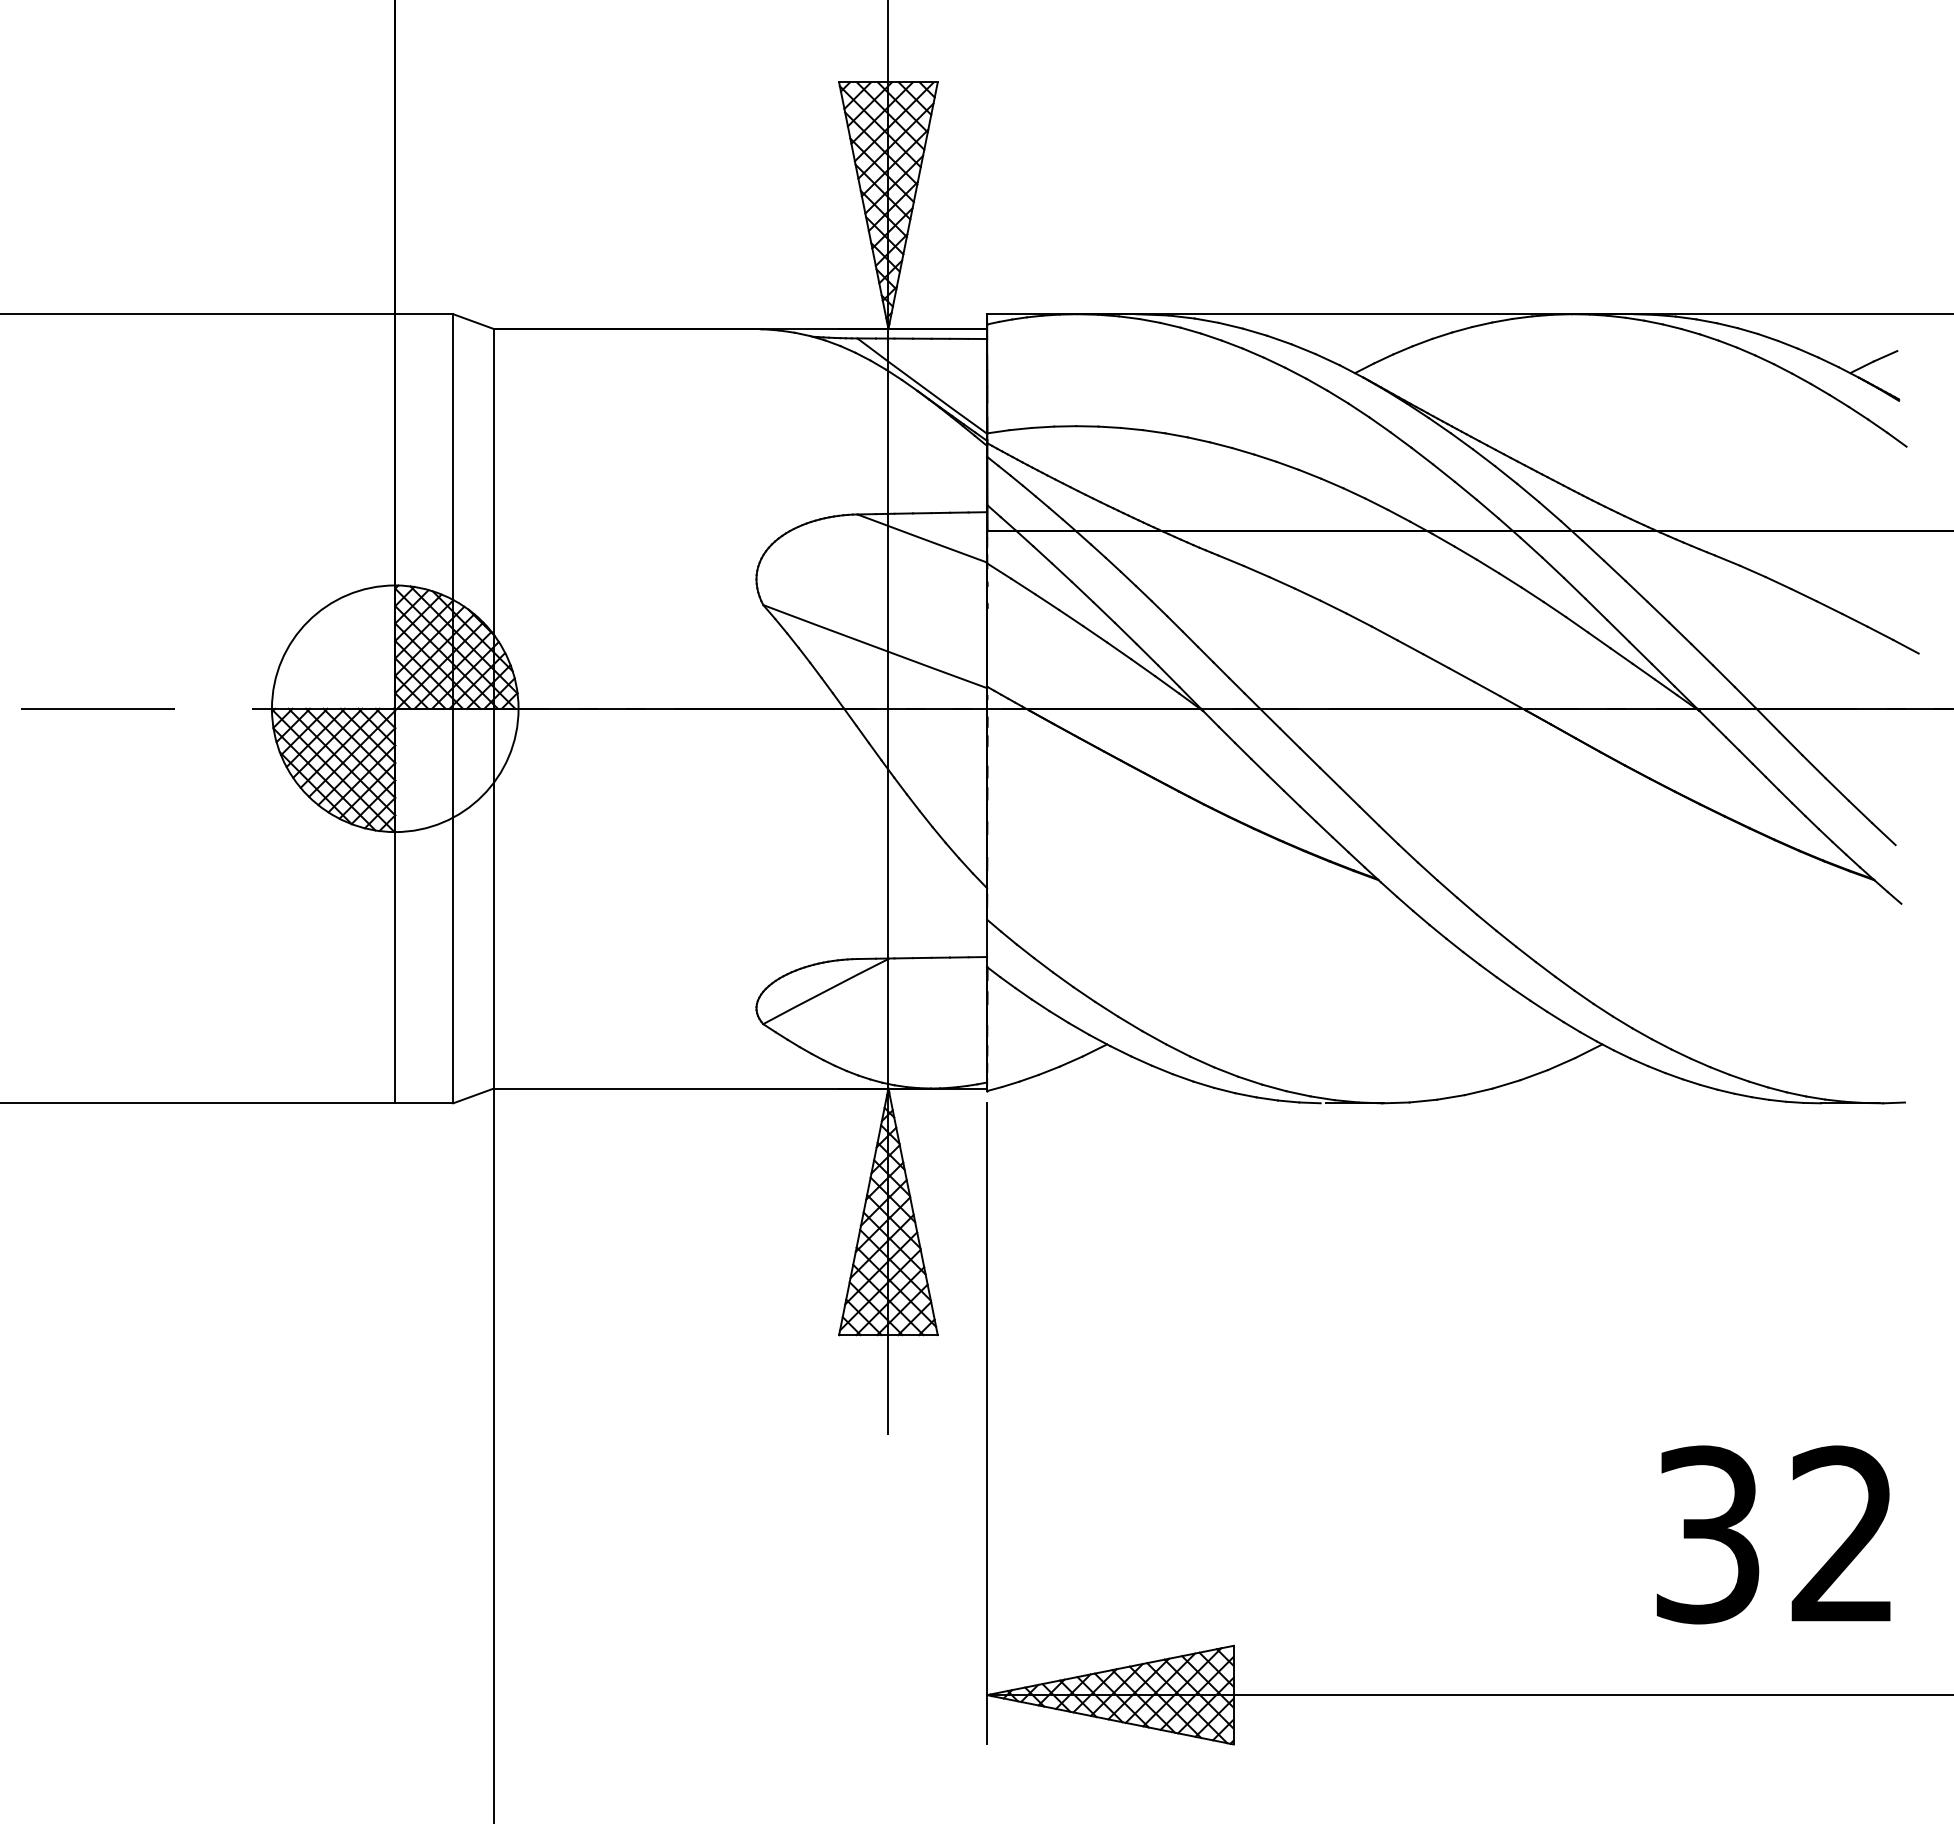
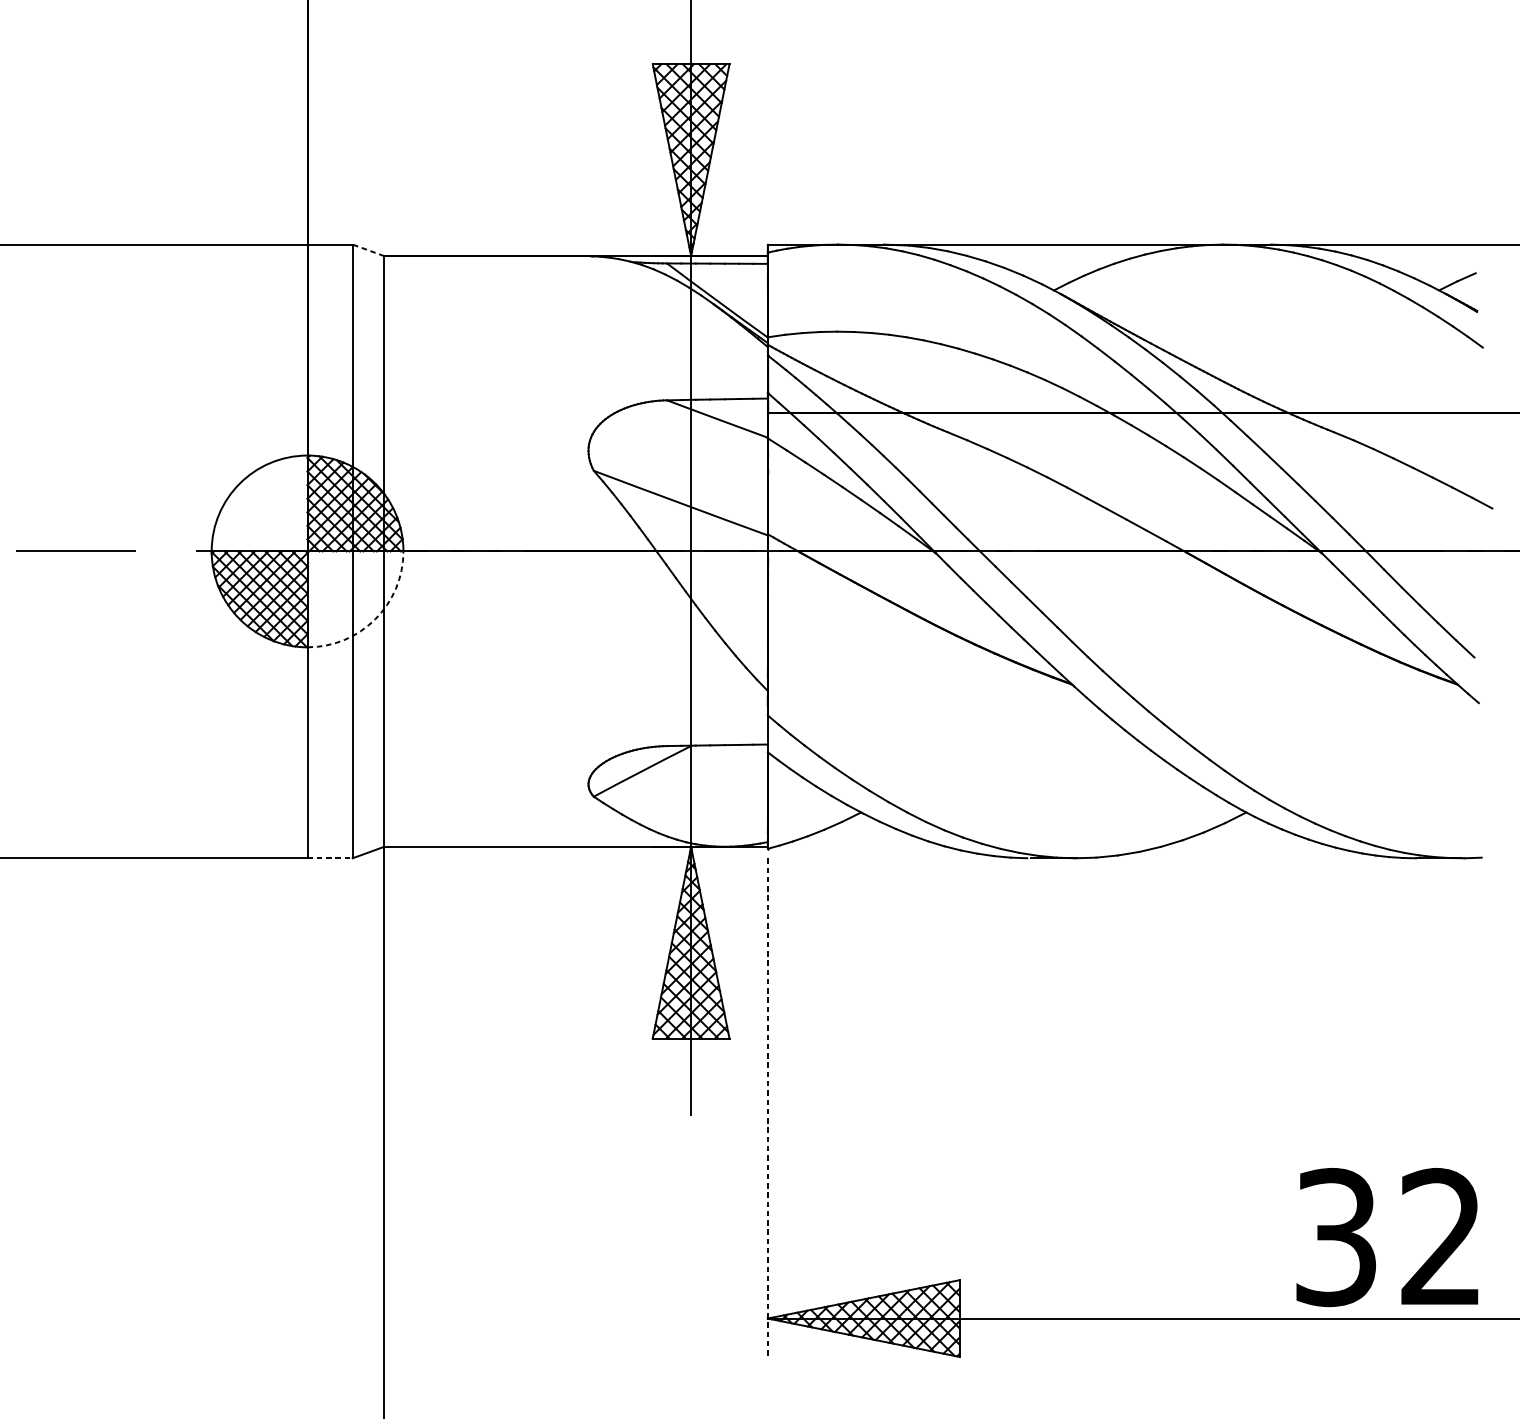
line: (473, 321) -> (368, 250), solid -> dashed
arc: (482, 795) -> (375, 618), solid -> dashed
line: (424, 1103) -> (330, 858), solid -> dashed
line: (987, 1423) -> (768, 1107), solid -> dashed
text: (1773, 1534) -> (1387, 1237), moved

